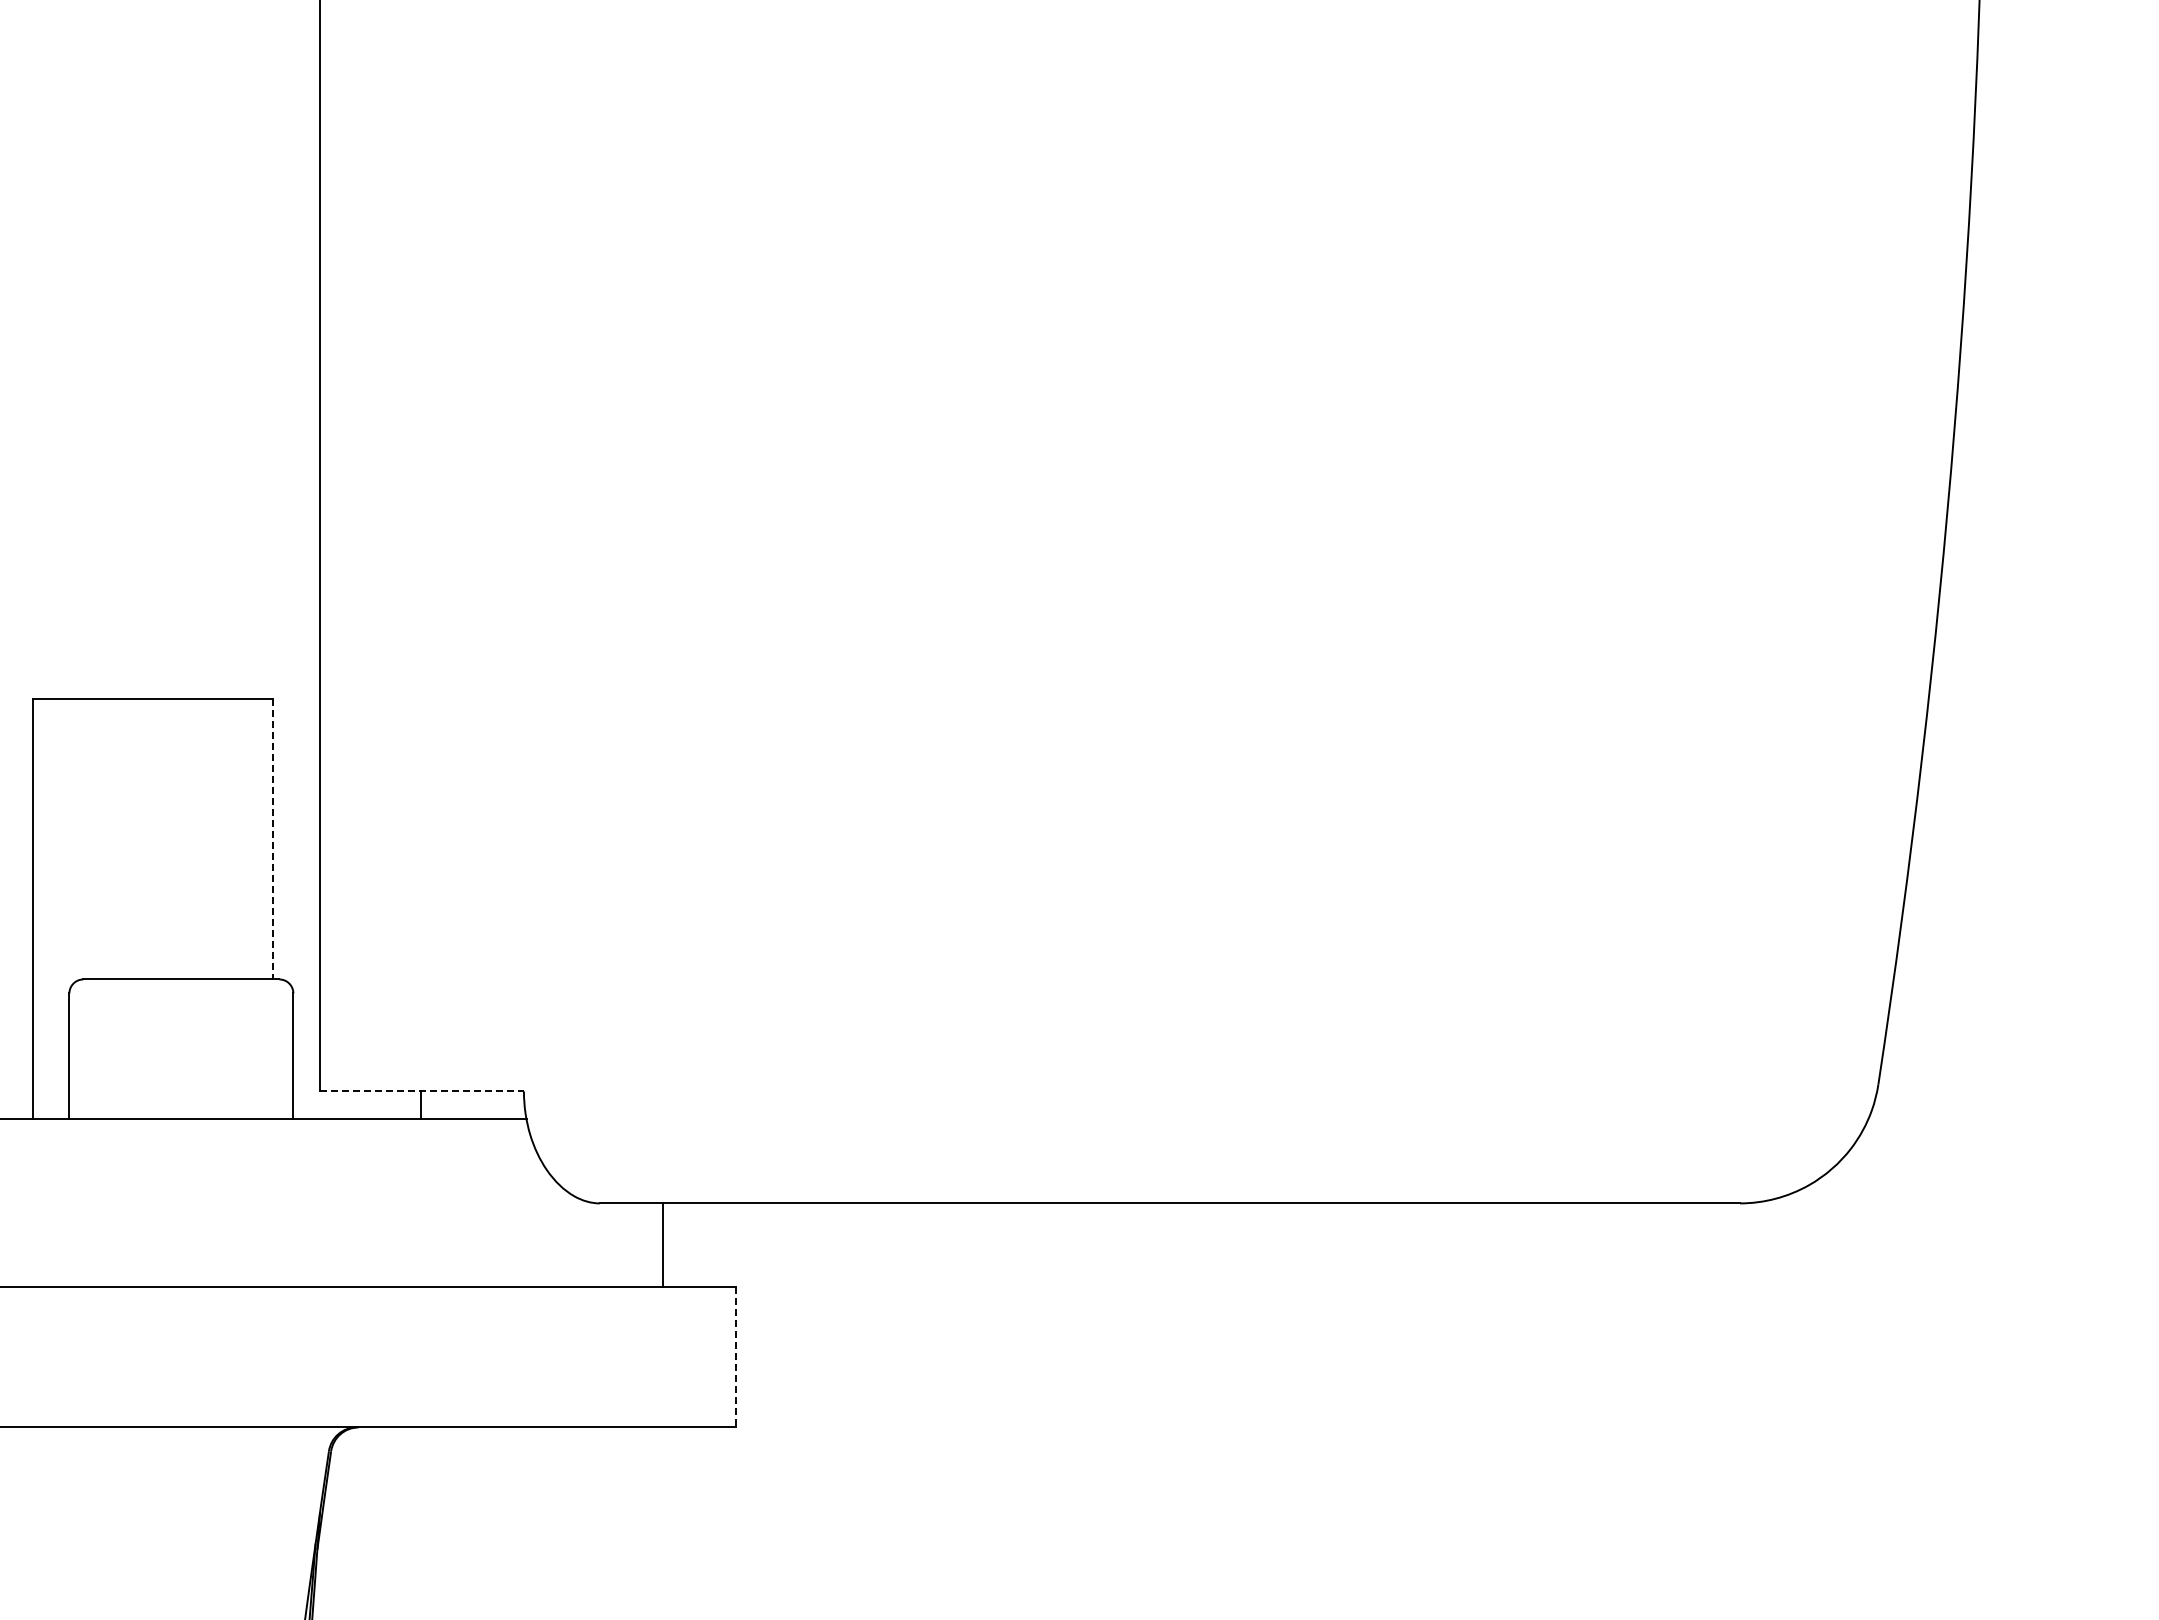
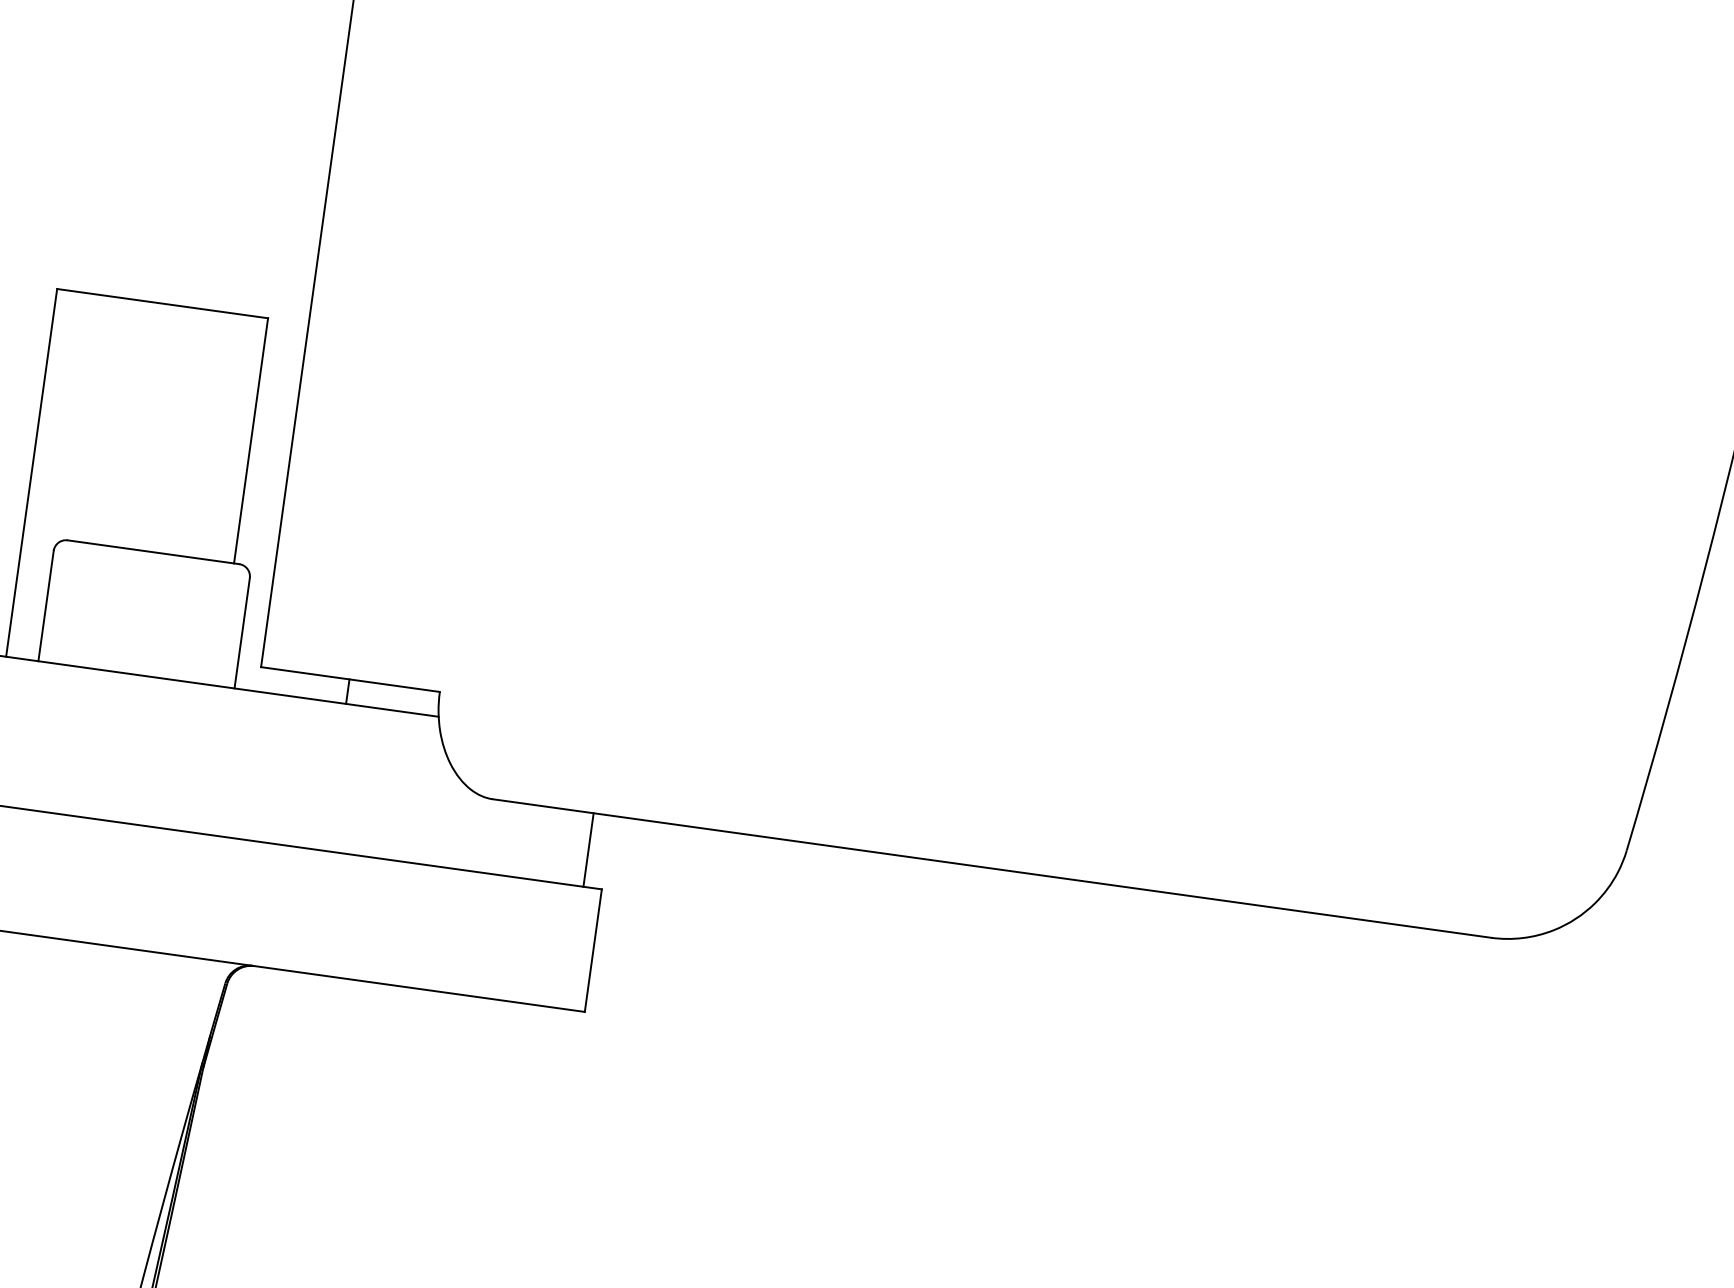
line: (273, 839) -> (251, 440), dashed -> solid
line: (422, 1091) -> (351, 679), dashed -> solid
line: (663, 1245) -> (588, 850), moved
line: (736, 1357) -> (593, 950), dashed -> solid

